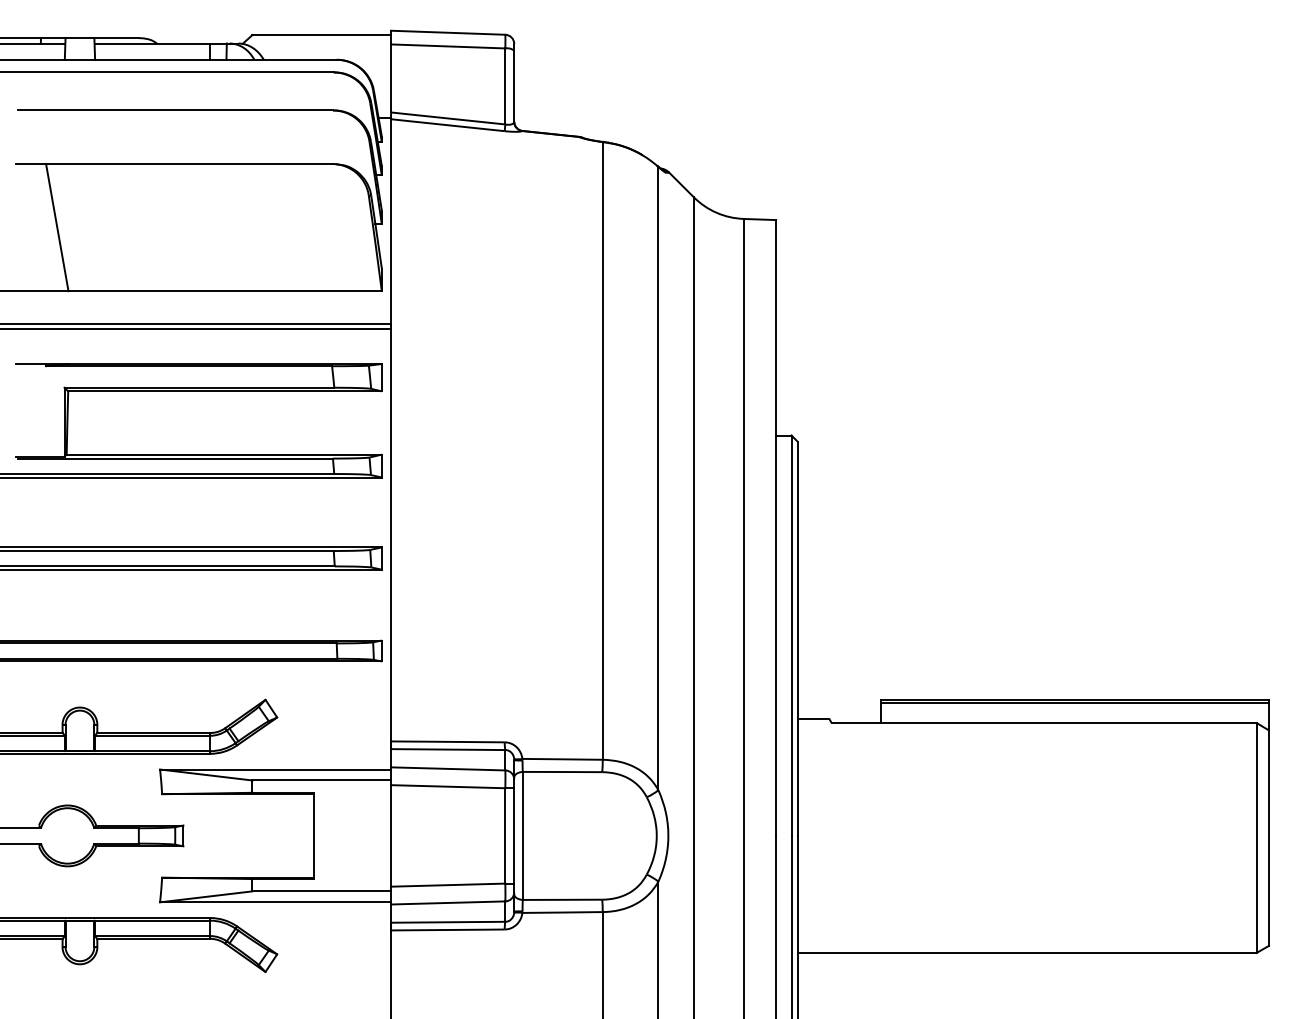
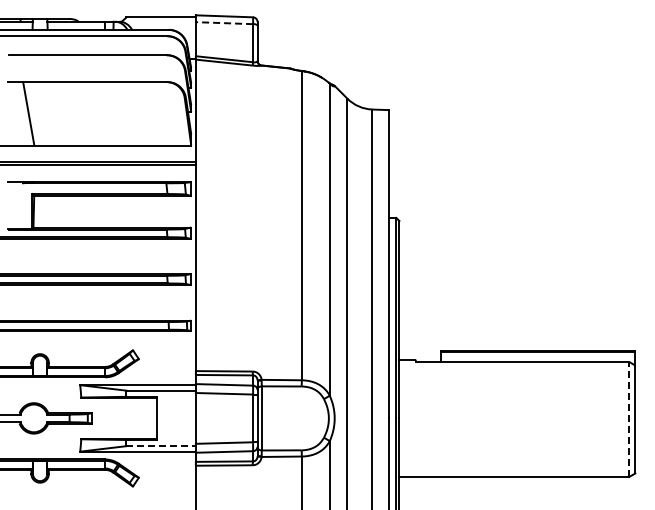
line: (448, 47) -> (224, 23), solid -> dashed
line: (1257, 838) -> (629, 419), solid -> dashed
line: (322, 892) -> (161, 446), solid -> dashed

